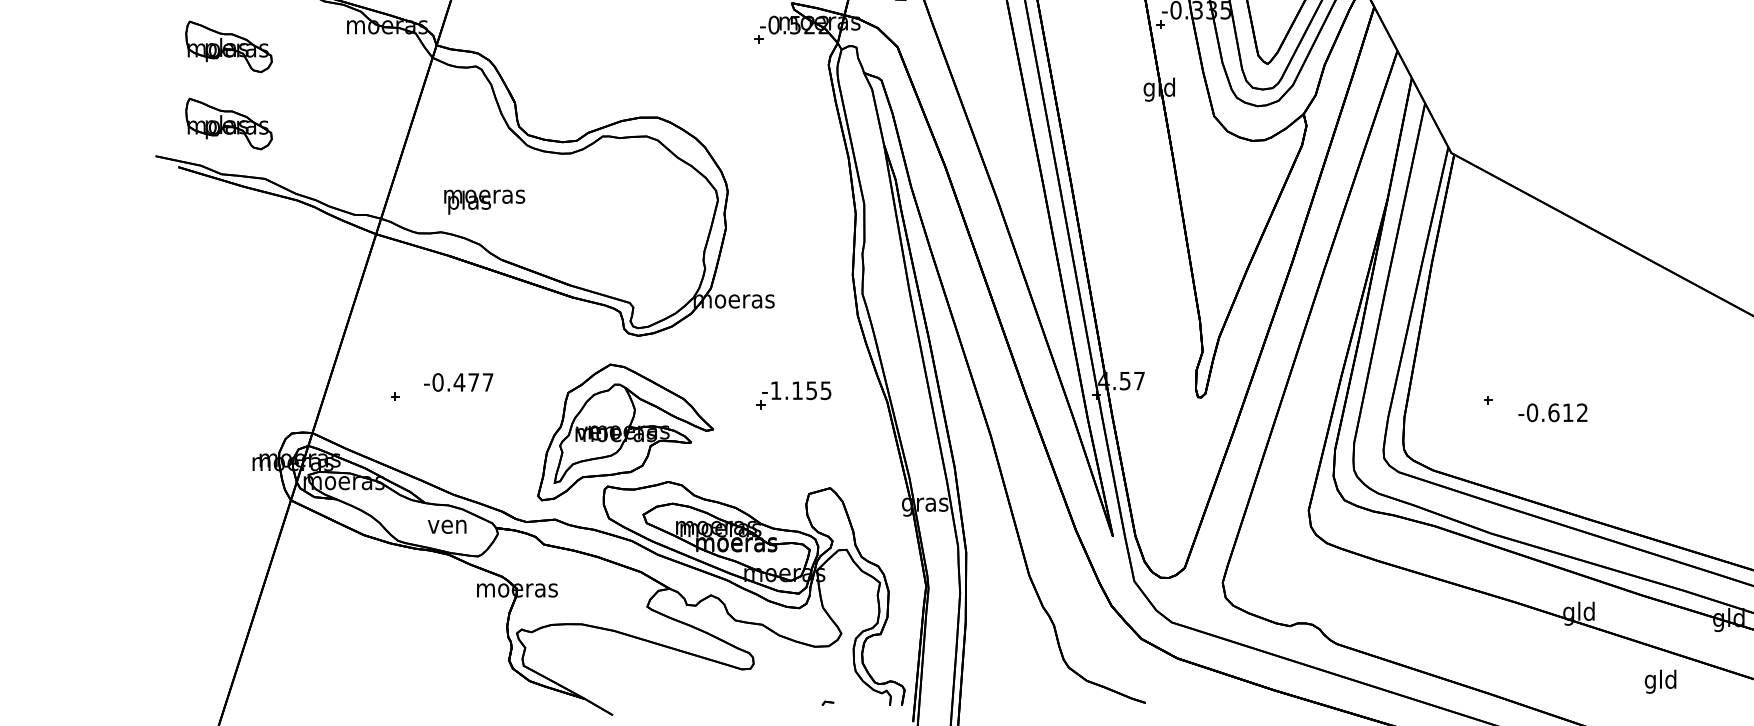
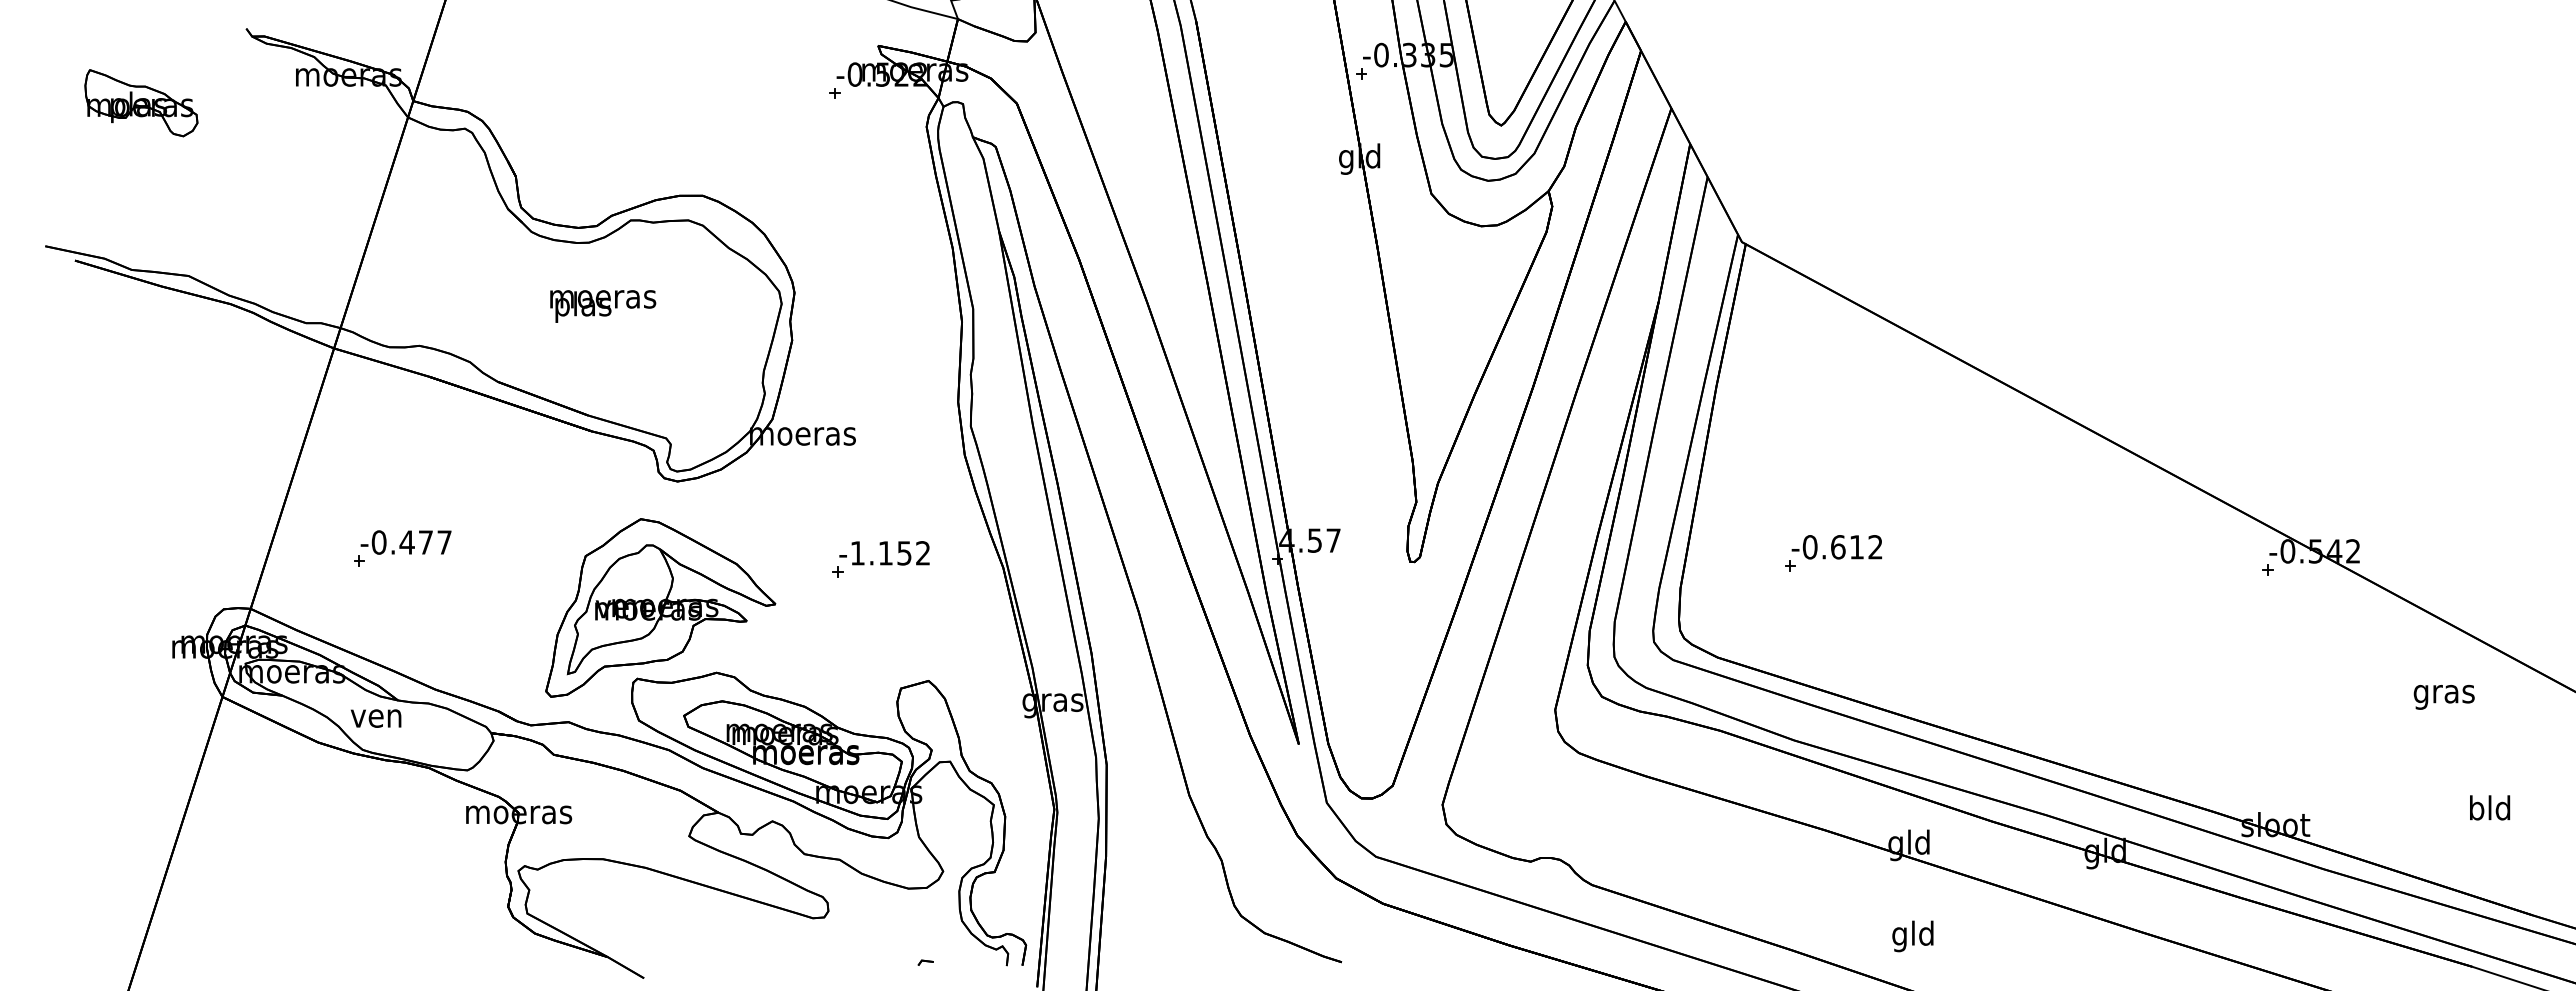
part: (229, 124) -> (141, 204), removed
text: (484, 202) -> (603, 306), moved
text: (458, 382) -> (405, 542), moved
text: (825, 390) -> (922, 553), -1.155 -> -1.152
text: (1552, 412) -> (1836, 547), moved
text: (446, 526) -> (375, 718), moved
text: (1660, 681) -> (1912, 936), moved

